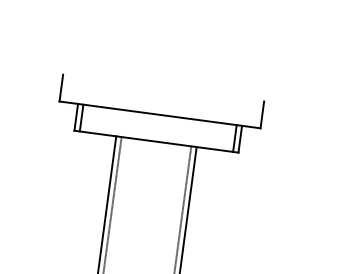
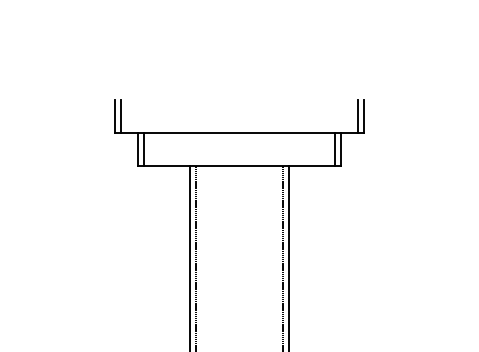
line: (66, 88) -> (121, 115), added
line: (256, 113) -> (357, 115), added

